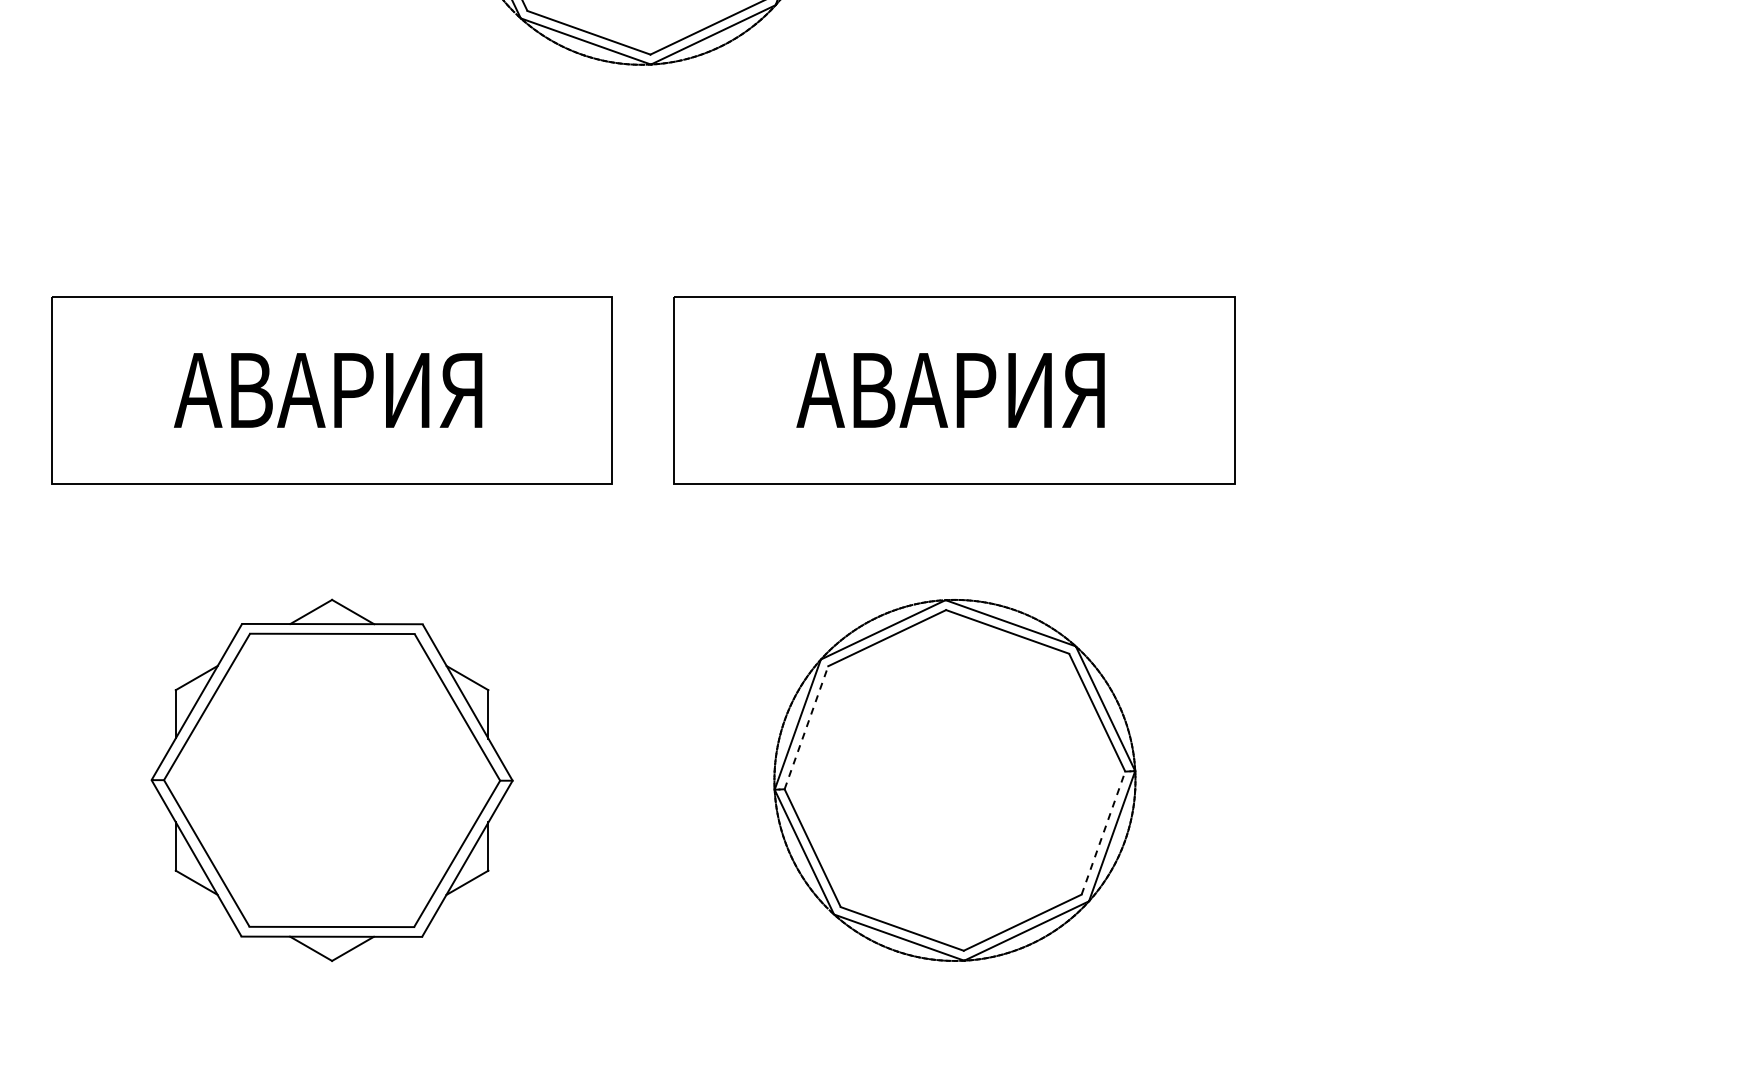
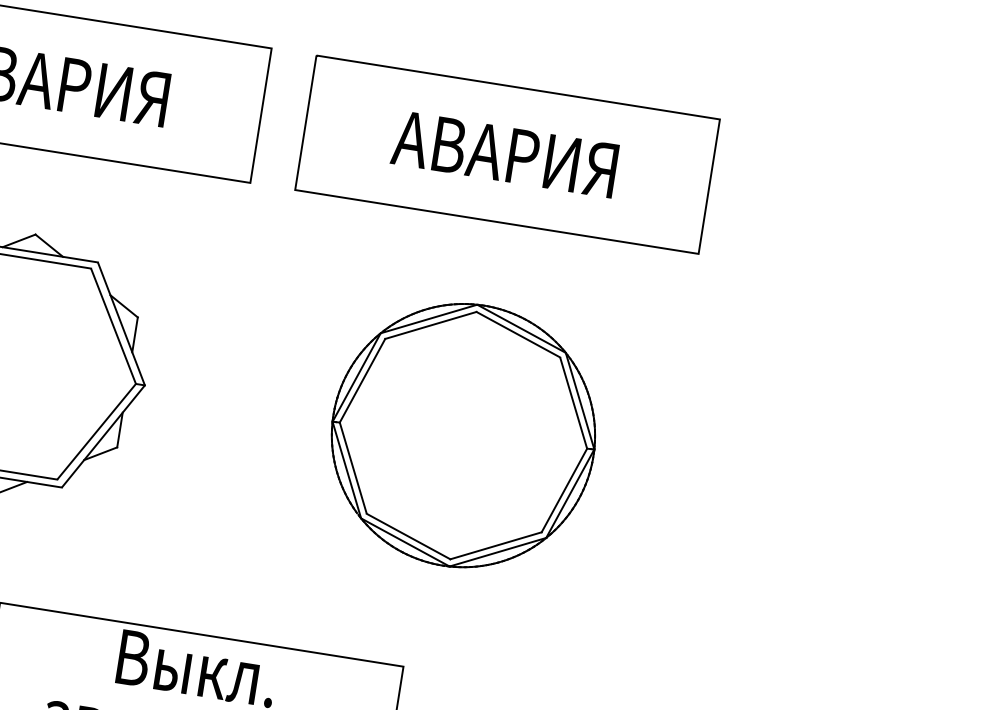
line: (806, 727) -> (362, 380), dashed -> solid
line: (1103, 832) -> (564, 490), dashed -> solid

